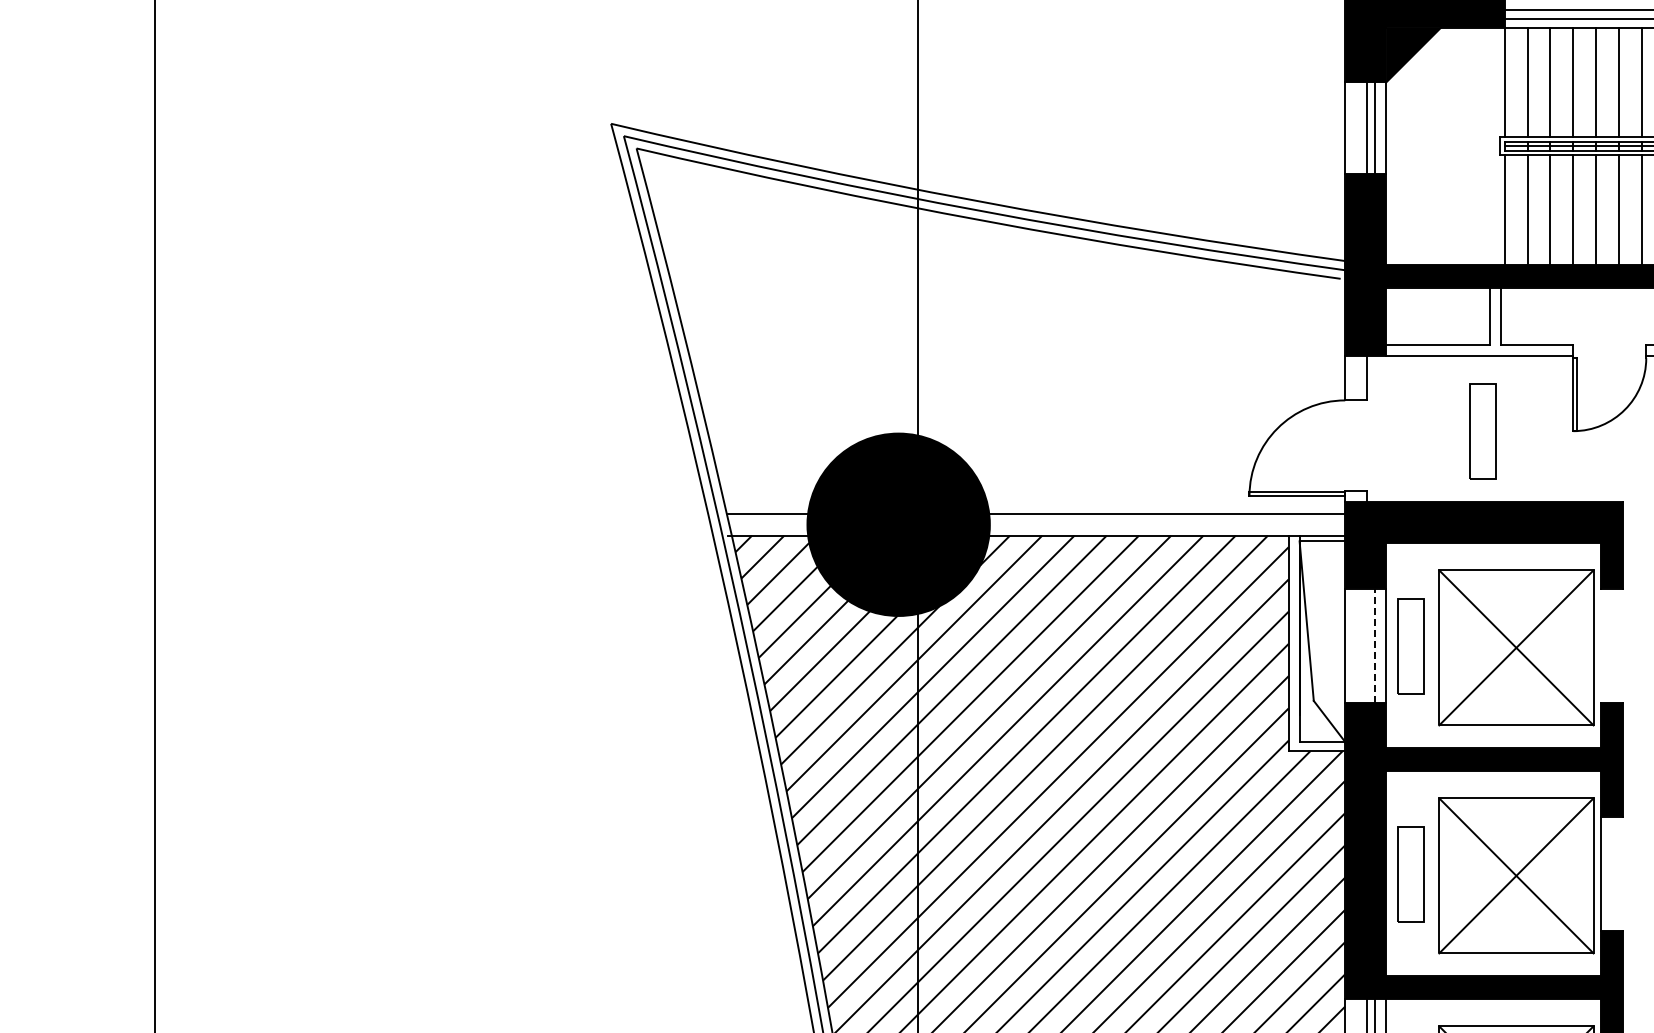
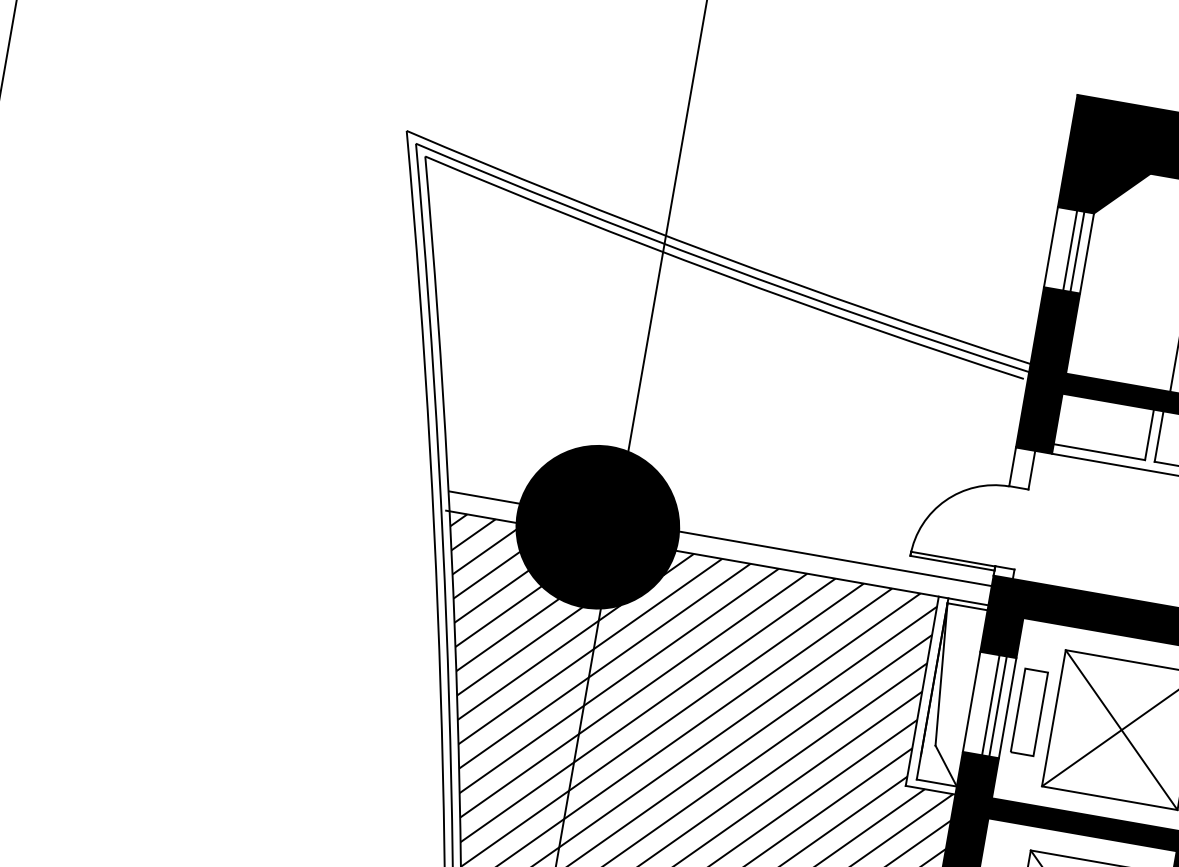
part: (1482, 431) -> (1125, 534), removed
line: (1367, 645) -> (991, 705), added
line: (1375, 645) -> (998, 706), dashed -> solid

